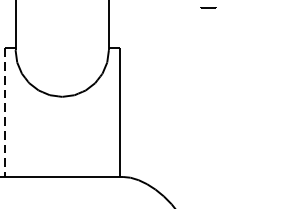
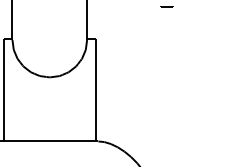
line: (5, 113) -> (4, 90), dashed -> solid

